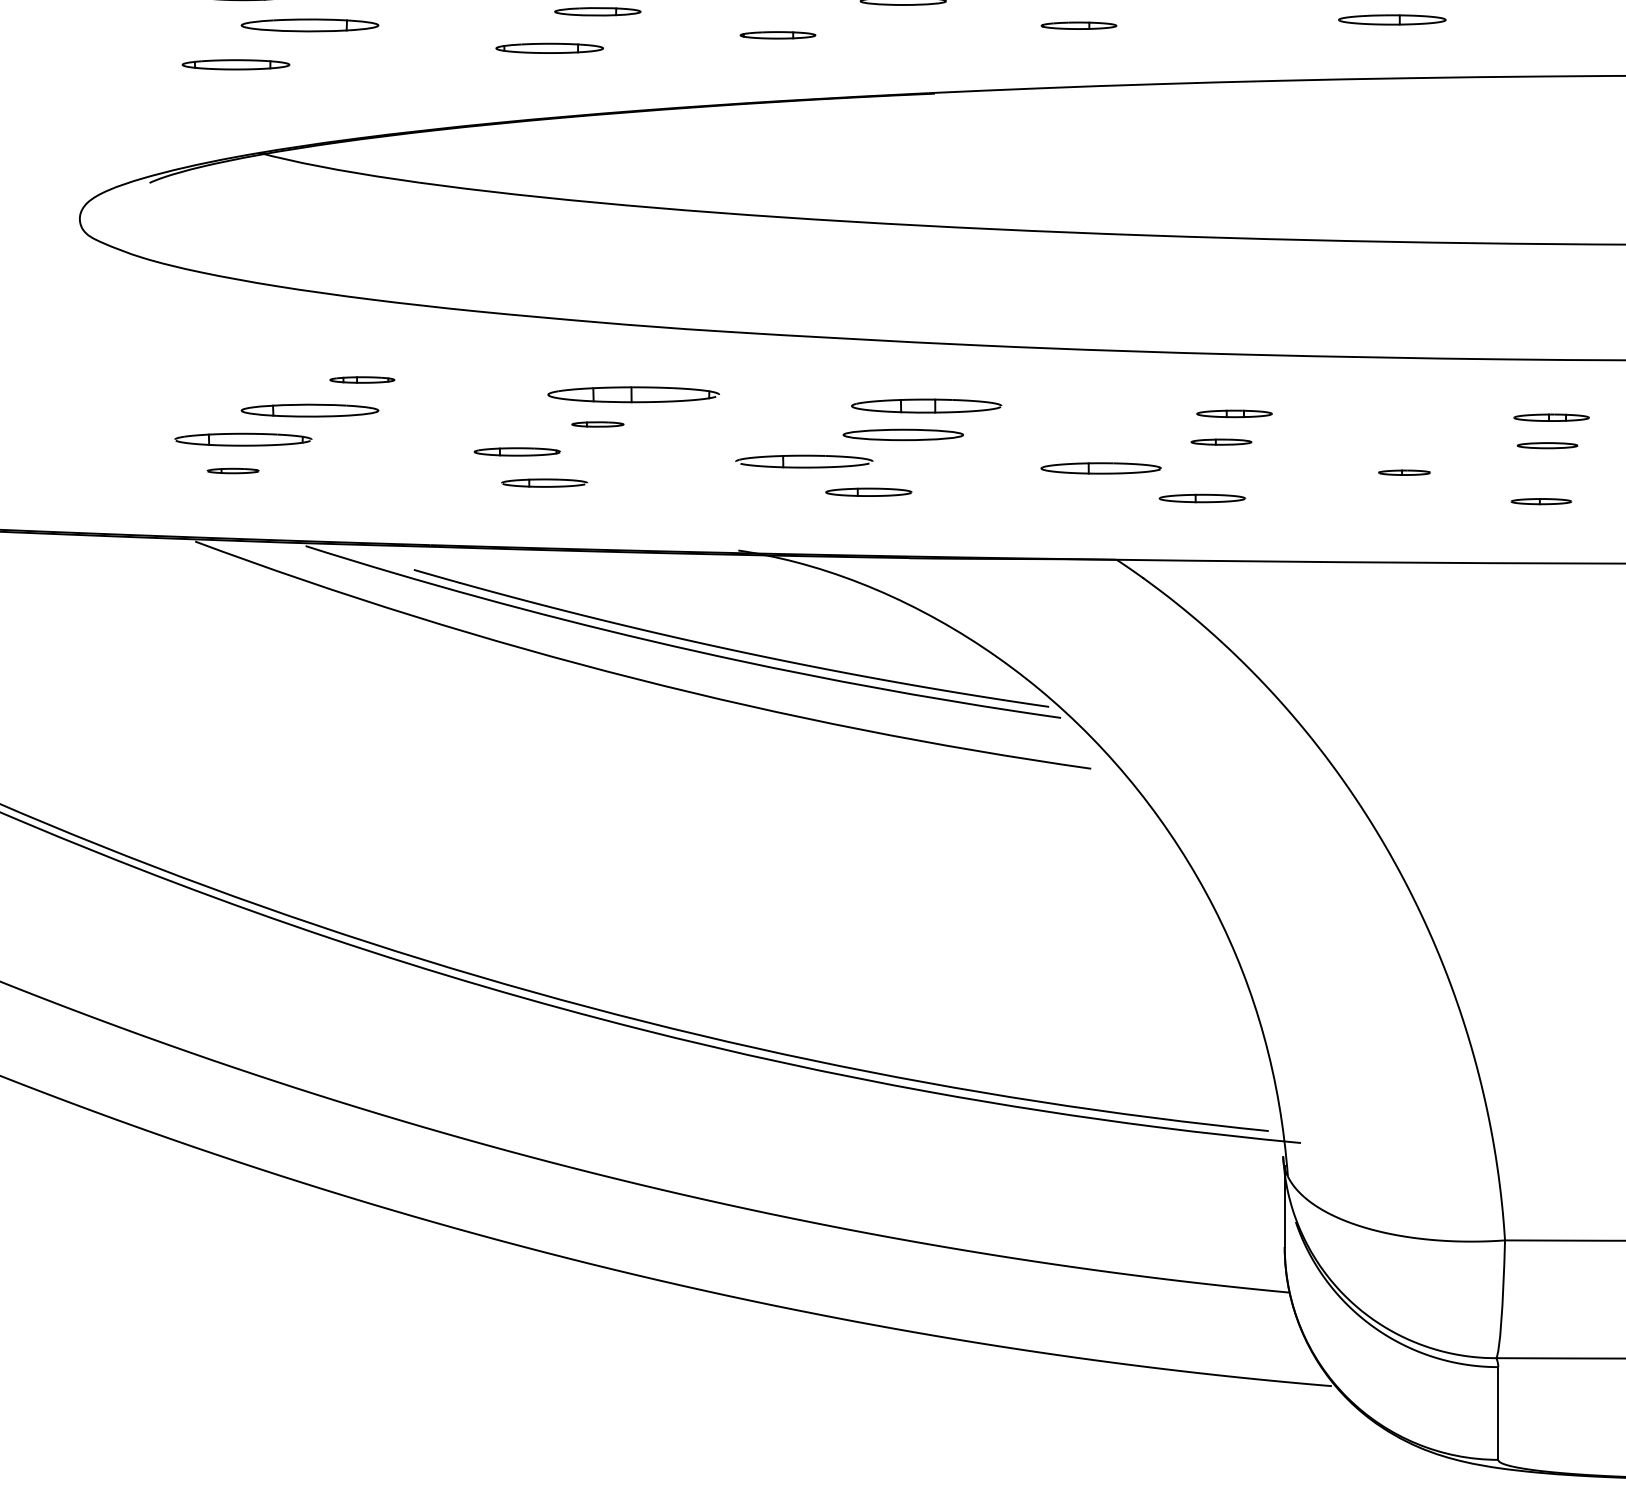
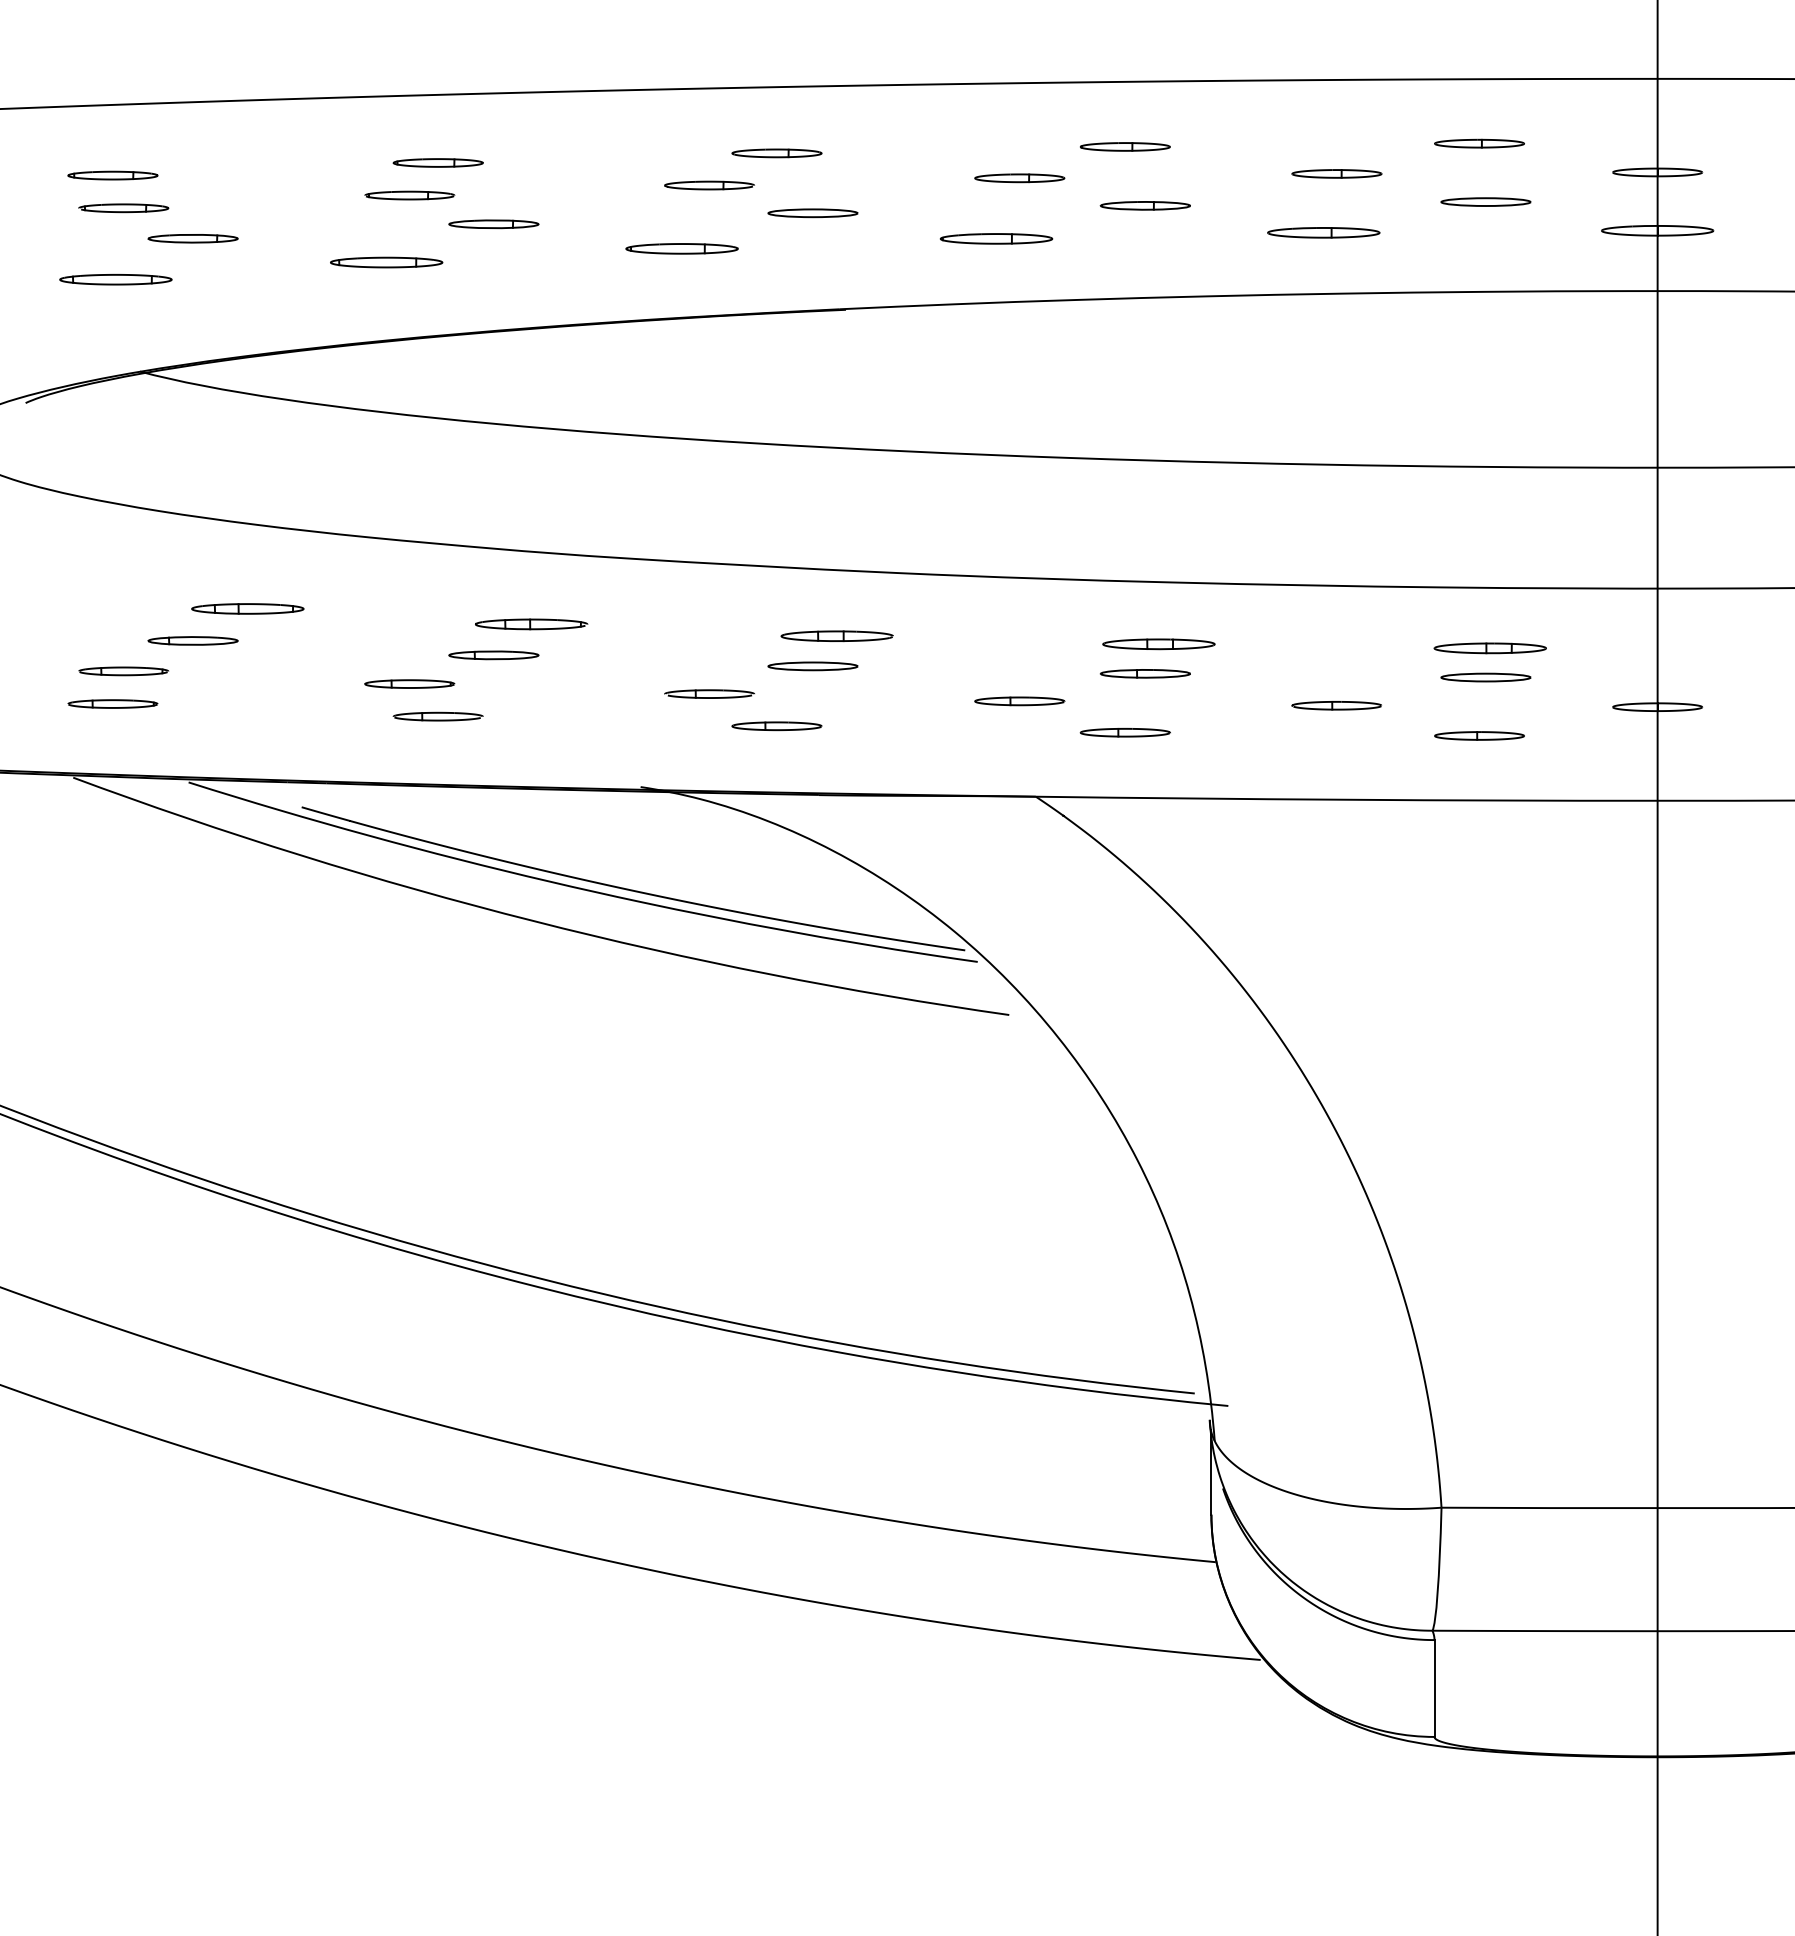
part: (309, 25) -> (192, 238), size x0.62
part: (1079, 25) -> (996, 238), size x1.43
part: (777, 34) -> (681, 248), size x1.43
part: (549, 48) -> (386, 262), moved
part: (361, 379) -> (247, 608), size x1.67
part: (633, 394) -> (531, 624), size x0.62
part: (925, 406) -> (836, 636), size x0.71
part: (309, 410) -> (192, 640), size x0.62
part: (1234, 414) -> (1158, 644), size x1.43
part: (1550, 417) -> (1489, 648), size x1.43
part: (597, 424) -> (493, 655), size x1.67
part: (902, 435) -> (812, 666), size x0.71
part: (243, 439) -> (123, 671), size x0.62
part: (1220, 441) -> (1144, 673), size x1.43
part: (1547, 445) -> (1485, 677), size x1.43
part: (804, 460) -> (709, 693), size x0.62
part: (1101, 468) -> (1019, 701), size x0.71
part: (232, 470) -> (112, 703), size x1.67
part: (1404, 472) -> (1336, 705), size x1.67
part: (1541, 501) -> (1479, 735), size x1.43

